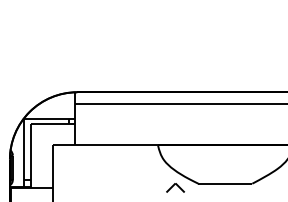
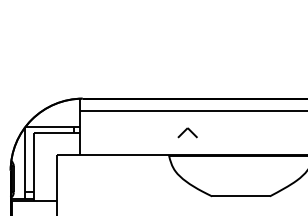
part: (175, 187) -> (187, 132), moved

